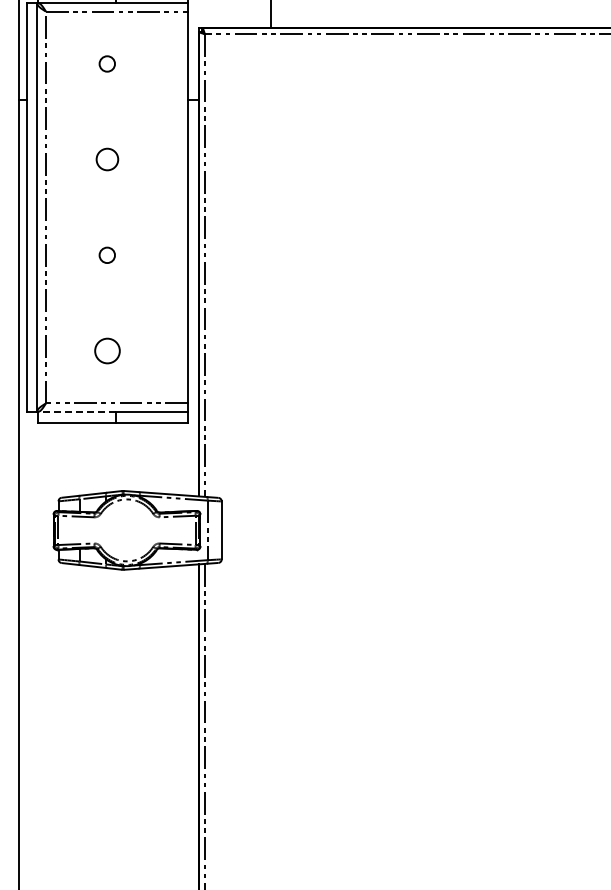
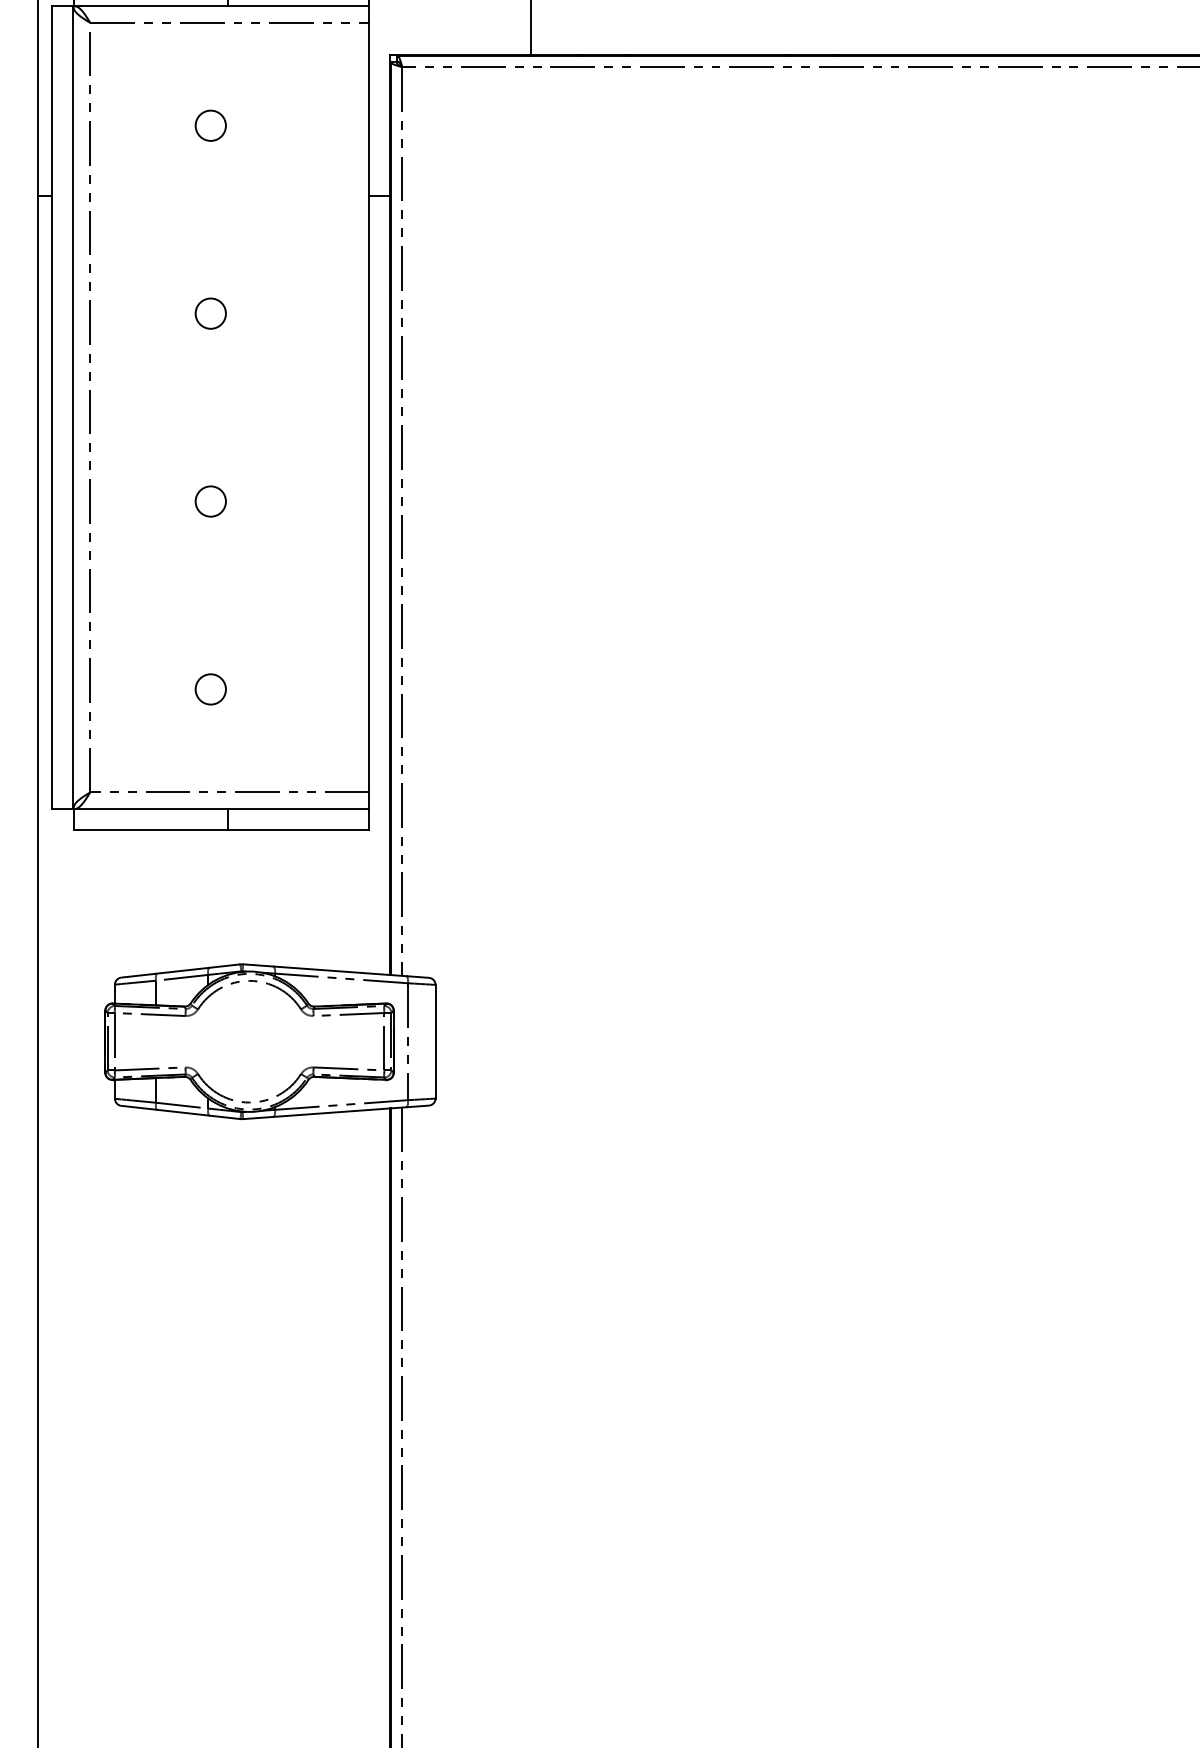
circle: (106, 159) -> (209, 313), size x0.71
circle: (106, 350) -> (209, 688), size x0.62
line: (76, 412) -> (150, 810), dashed -> solid

